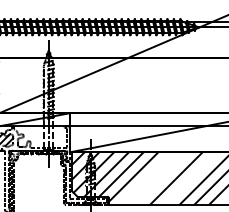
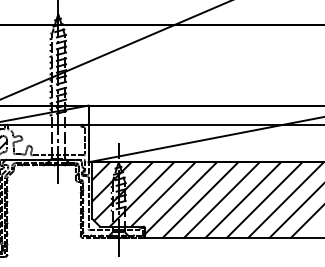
line: (146, 178) -> (199, 200), added
line: (161, 178) -> (221, 200), added
line: (191, 178) -> (265, 200), added

